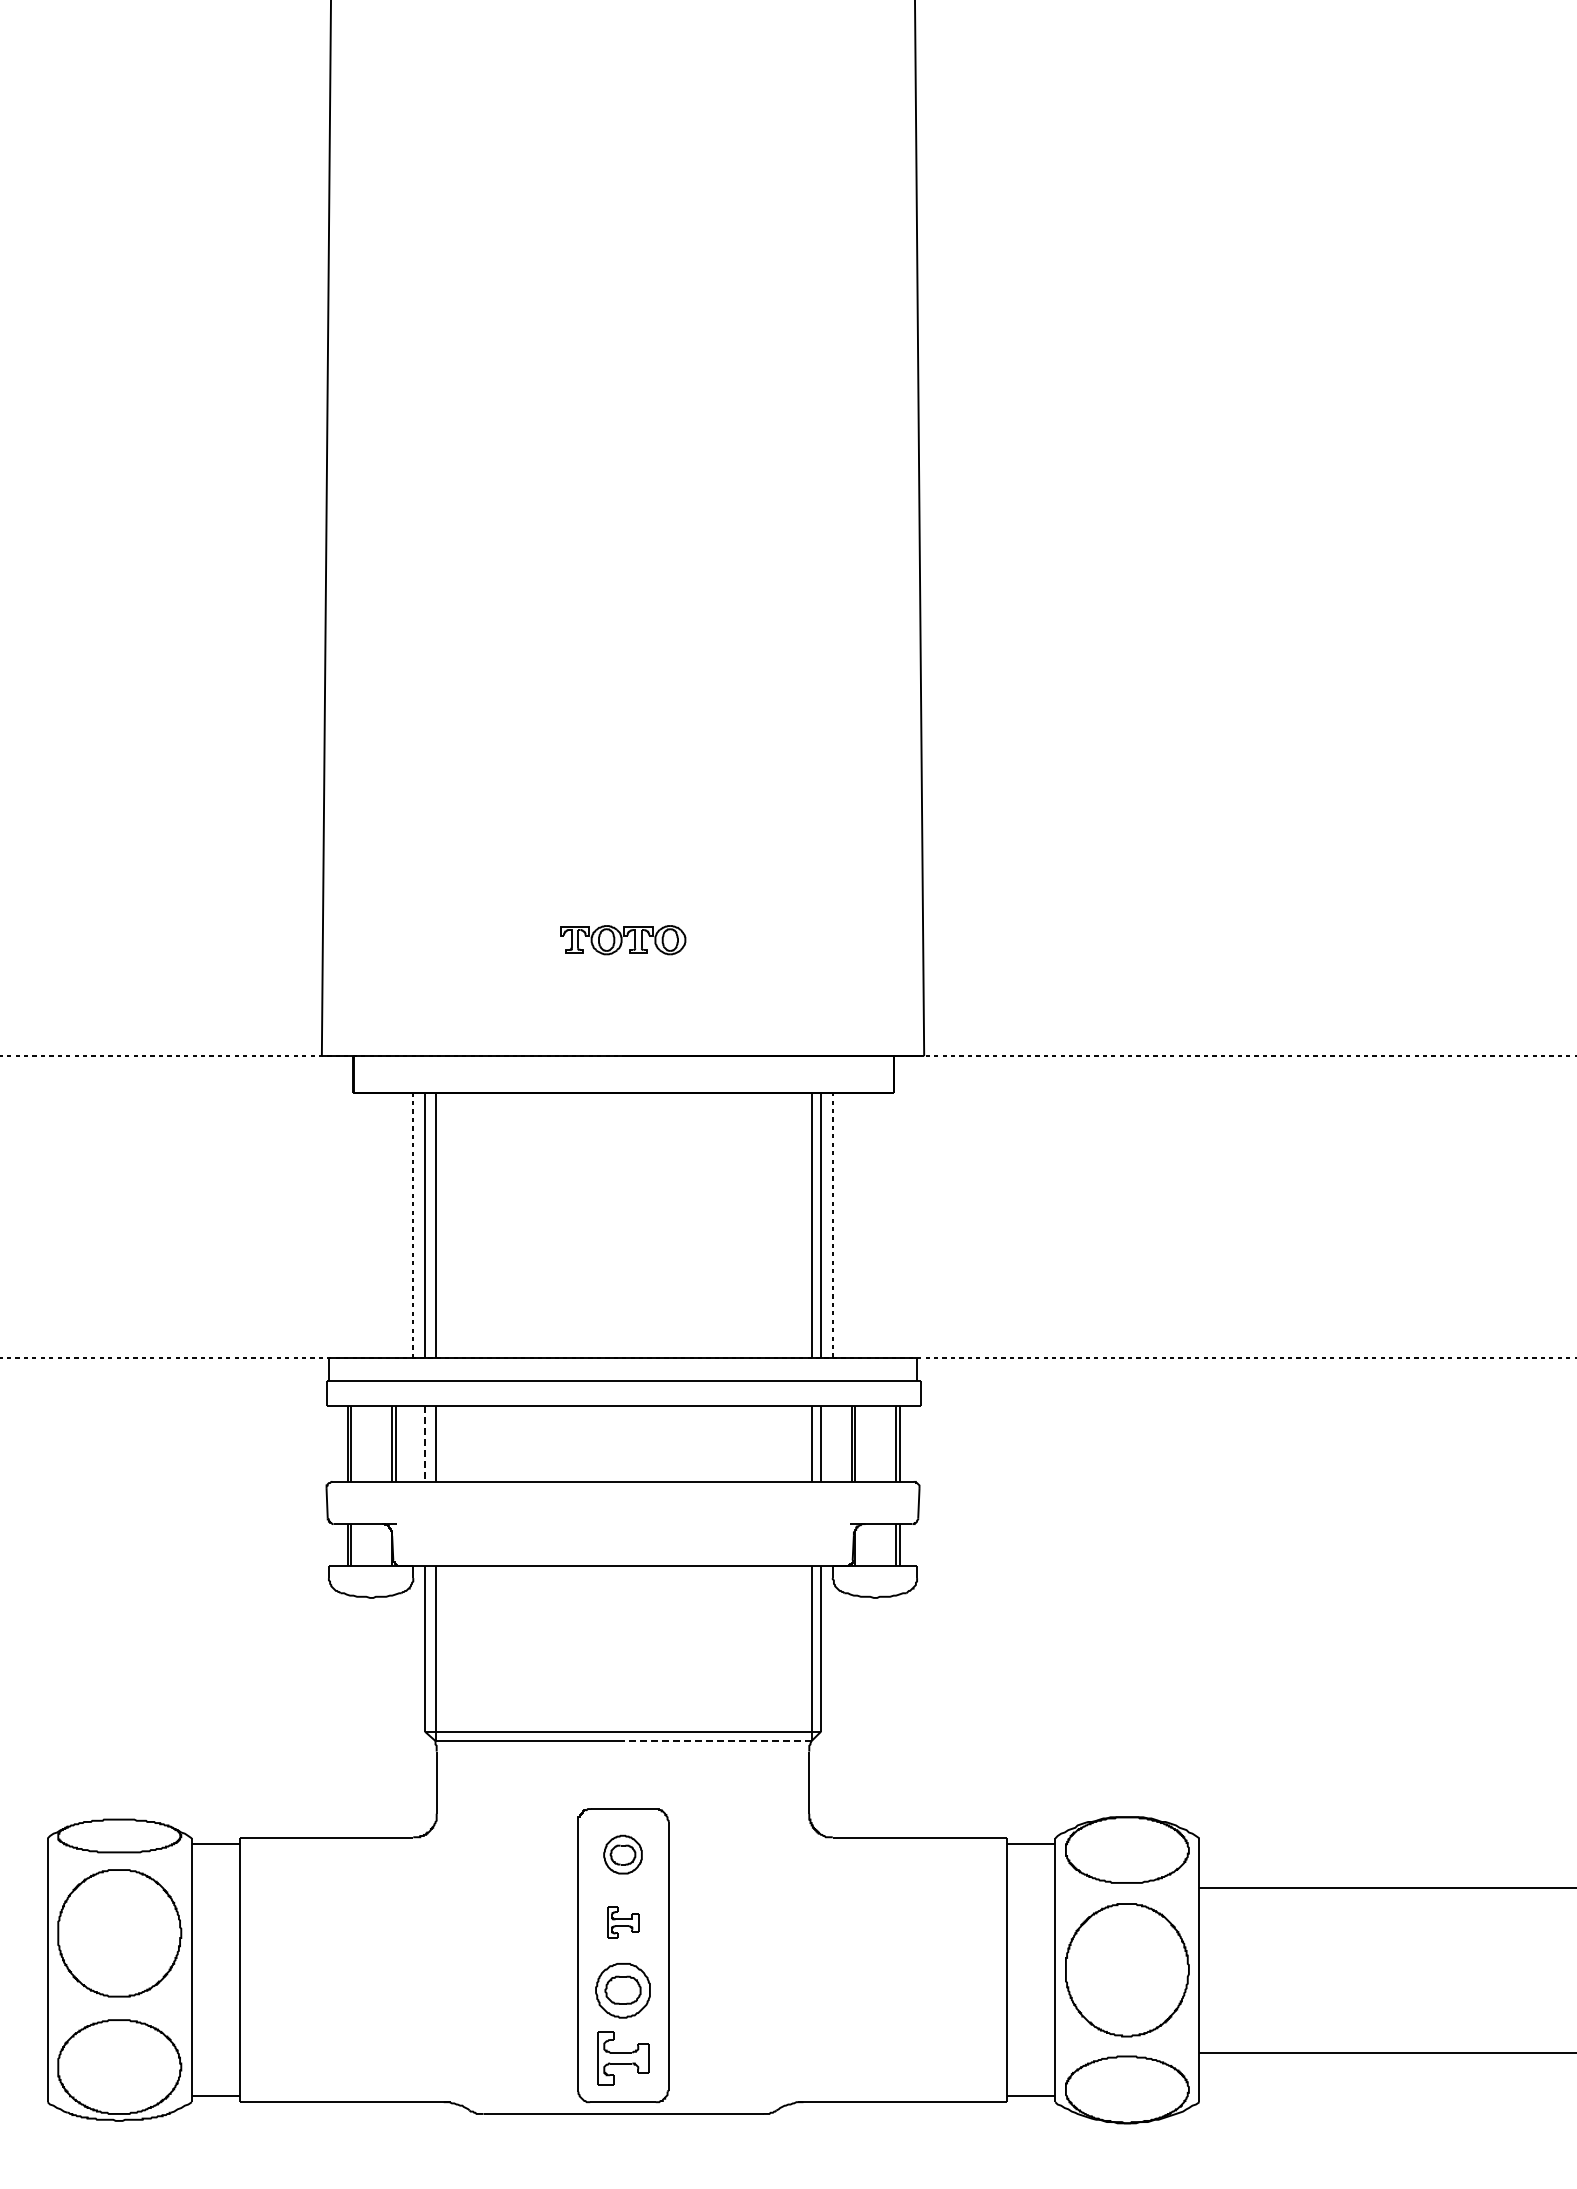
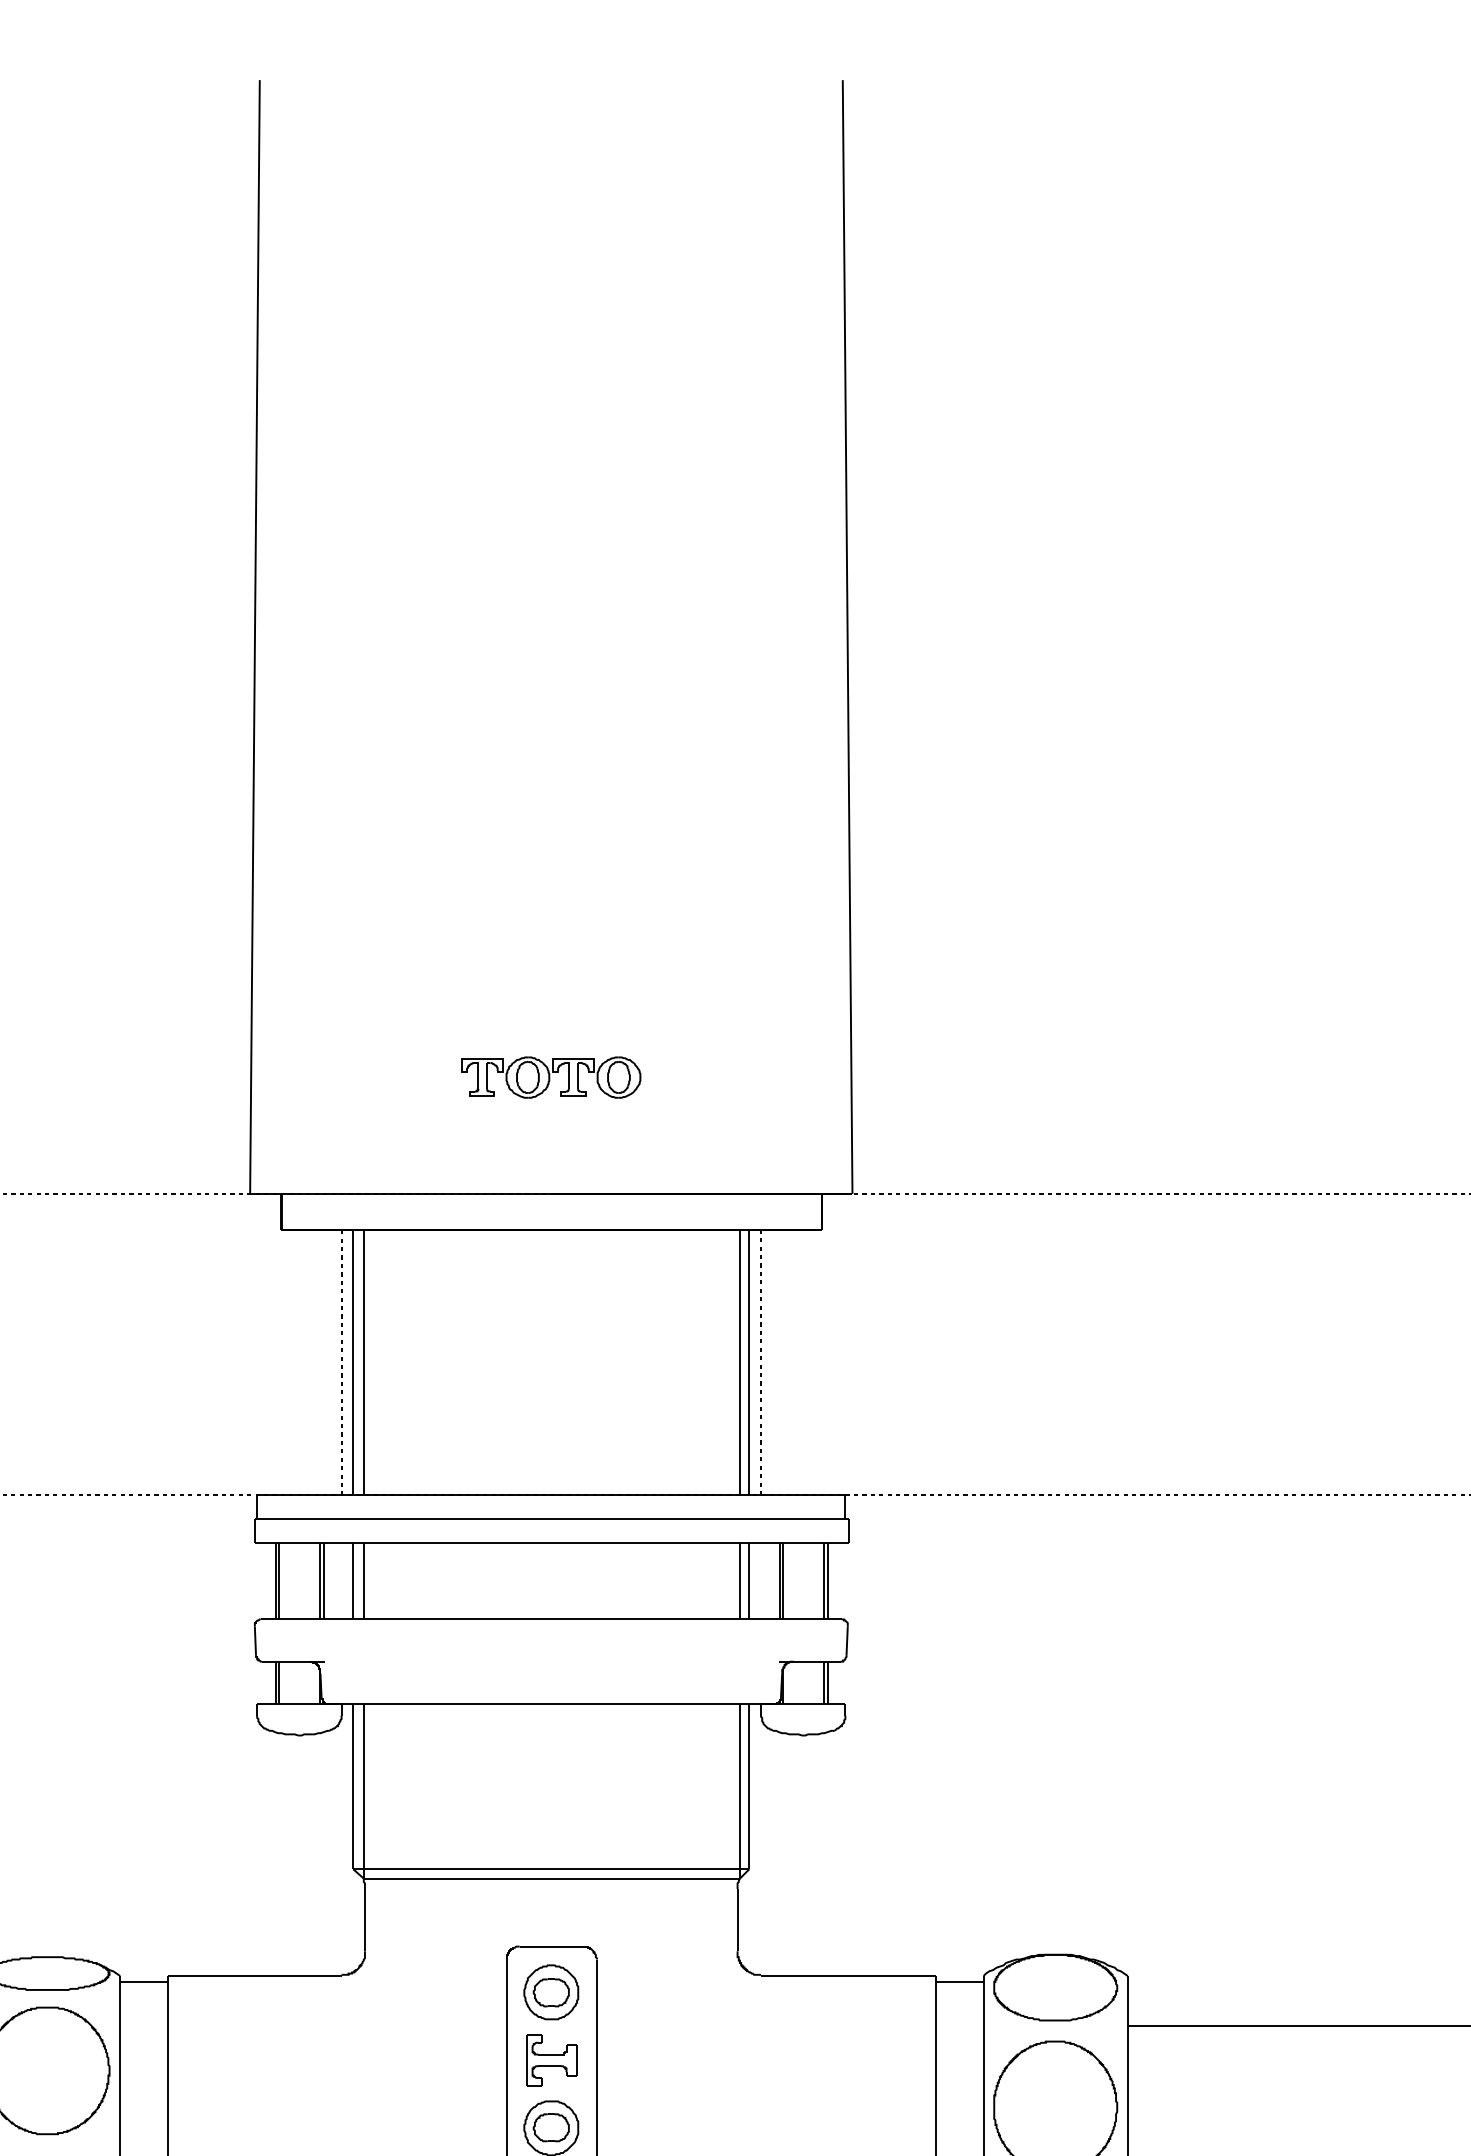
part: (622, 940) -> (550, 1078), size x1.43
line: (424, 1444) -> (352, 1582), dashed -> solid
line: (716, 1741) -> (644, 1879), dashed -> solid
part: (622, 1854) -> (550, 1992), size x1.43
part: (623, 1922) -> (551, 2060), size x1.67

